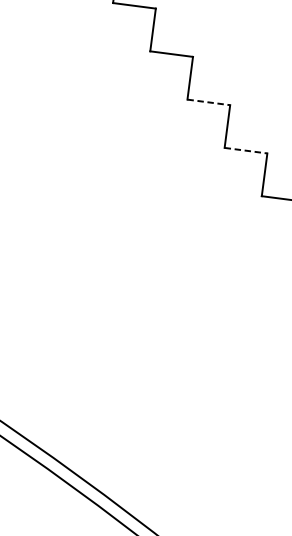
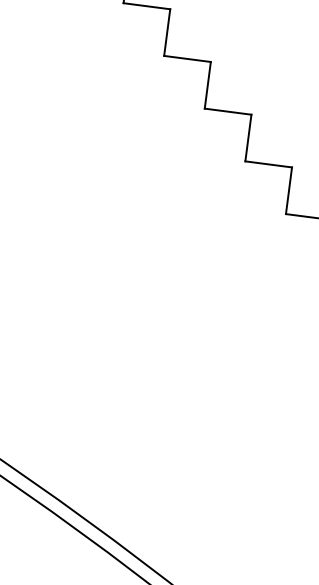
line: (209, 102) -> (228, 111), dashed -> solid
line: (245, 150) -> (268, 164), dashed -> solid

